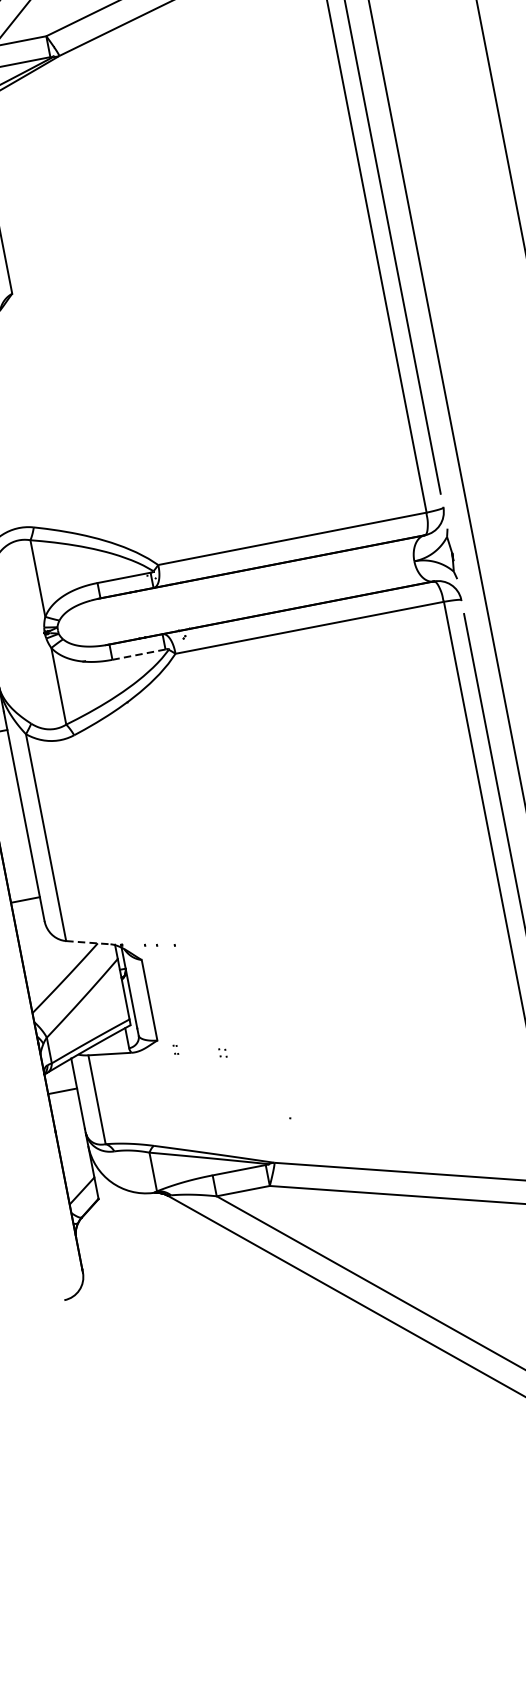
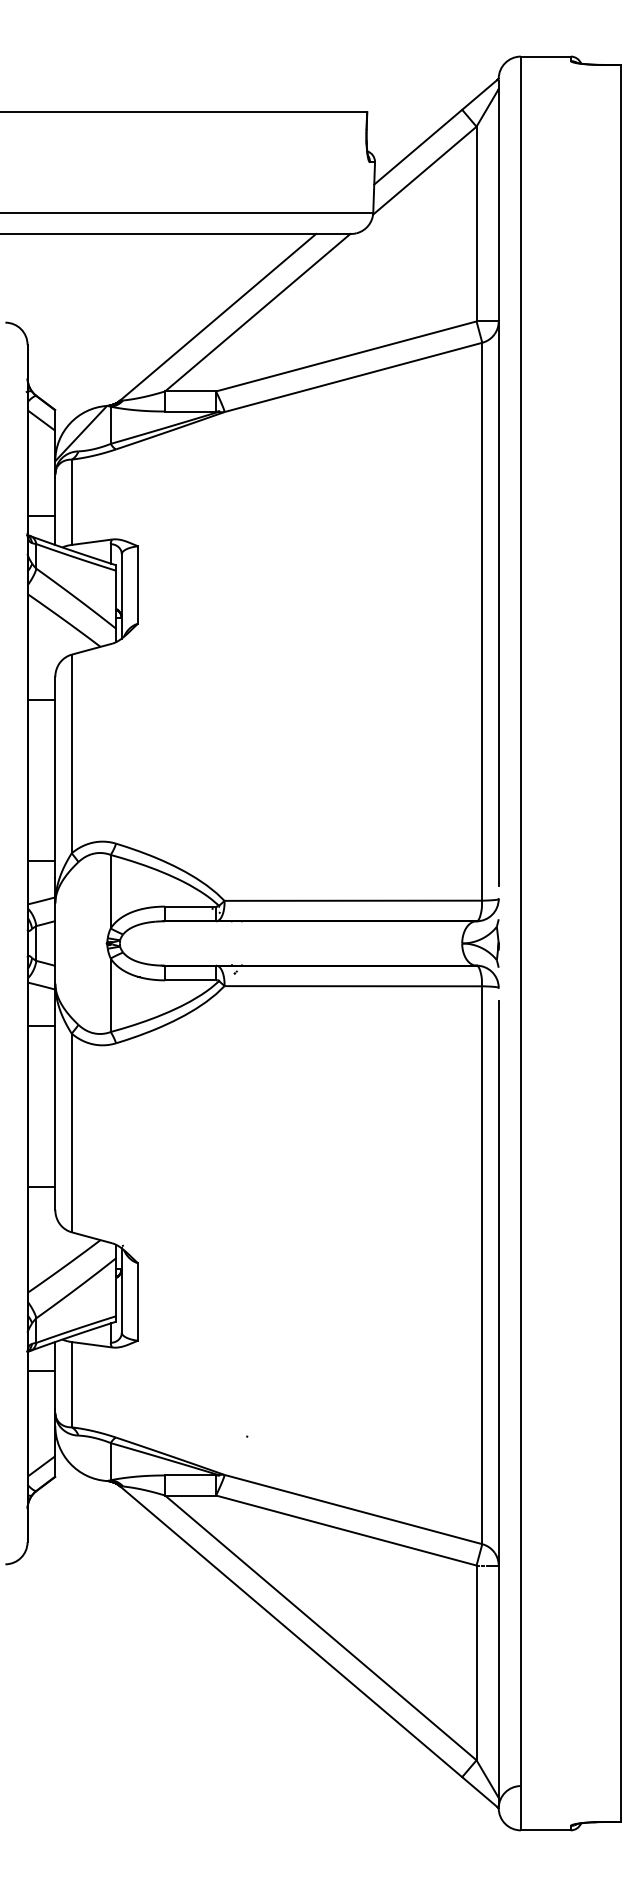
line: (138, 654) -> (190, 980), dashed -> solid
line: (87, 942) -> (91, 1237), dashed -> solid

